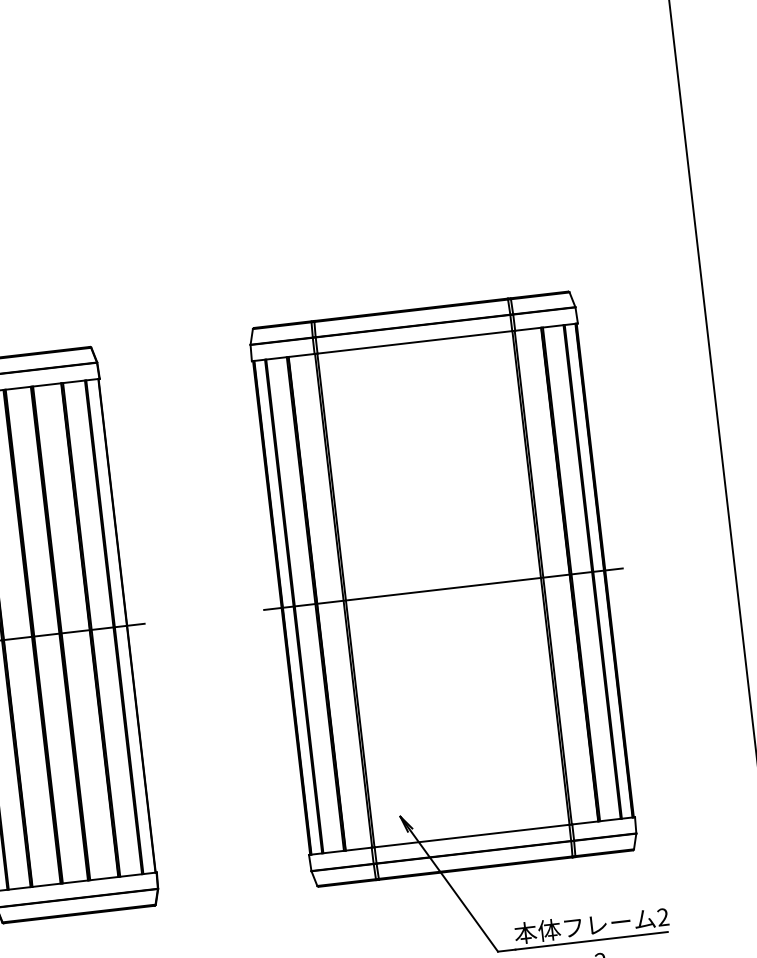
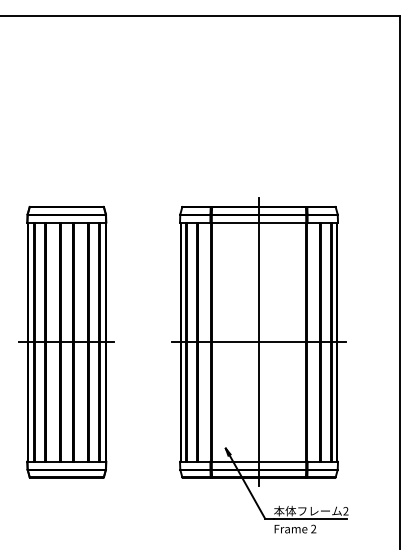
line: (444, 589) -> (259, 342), added

